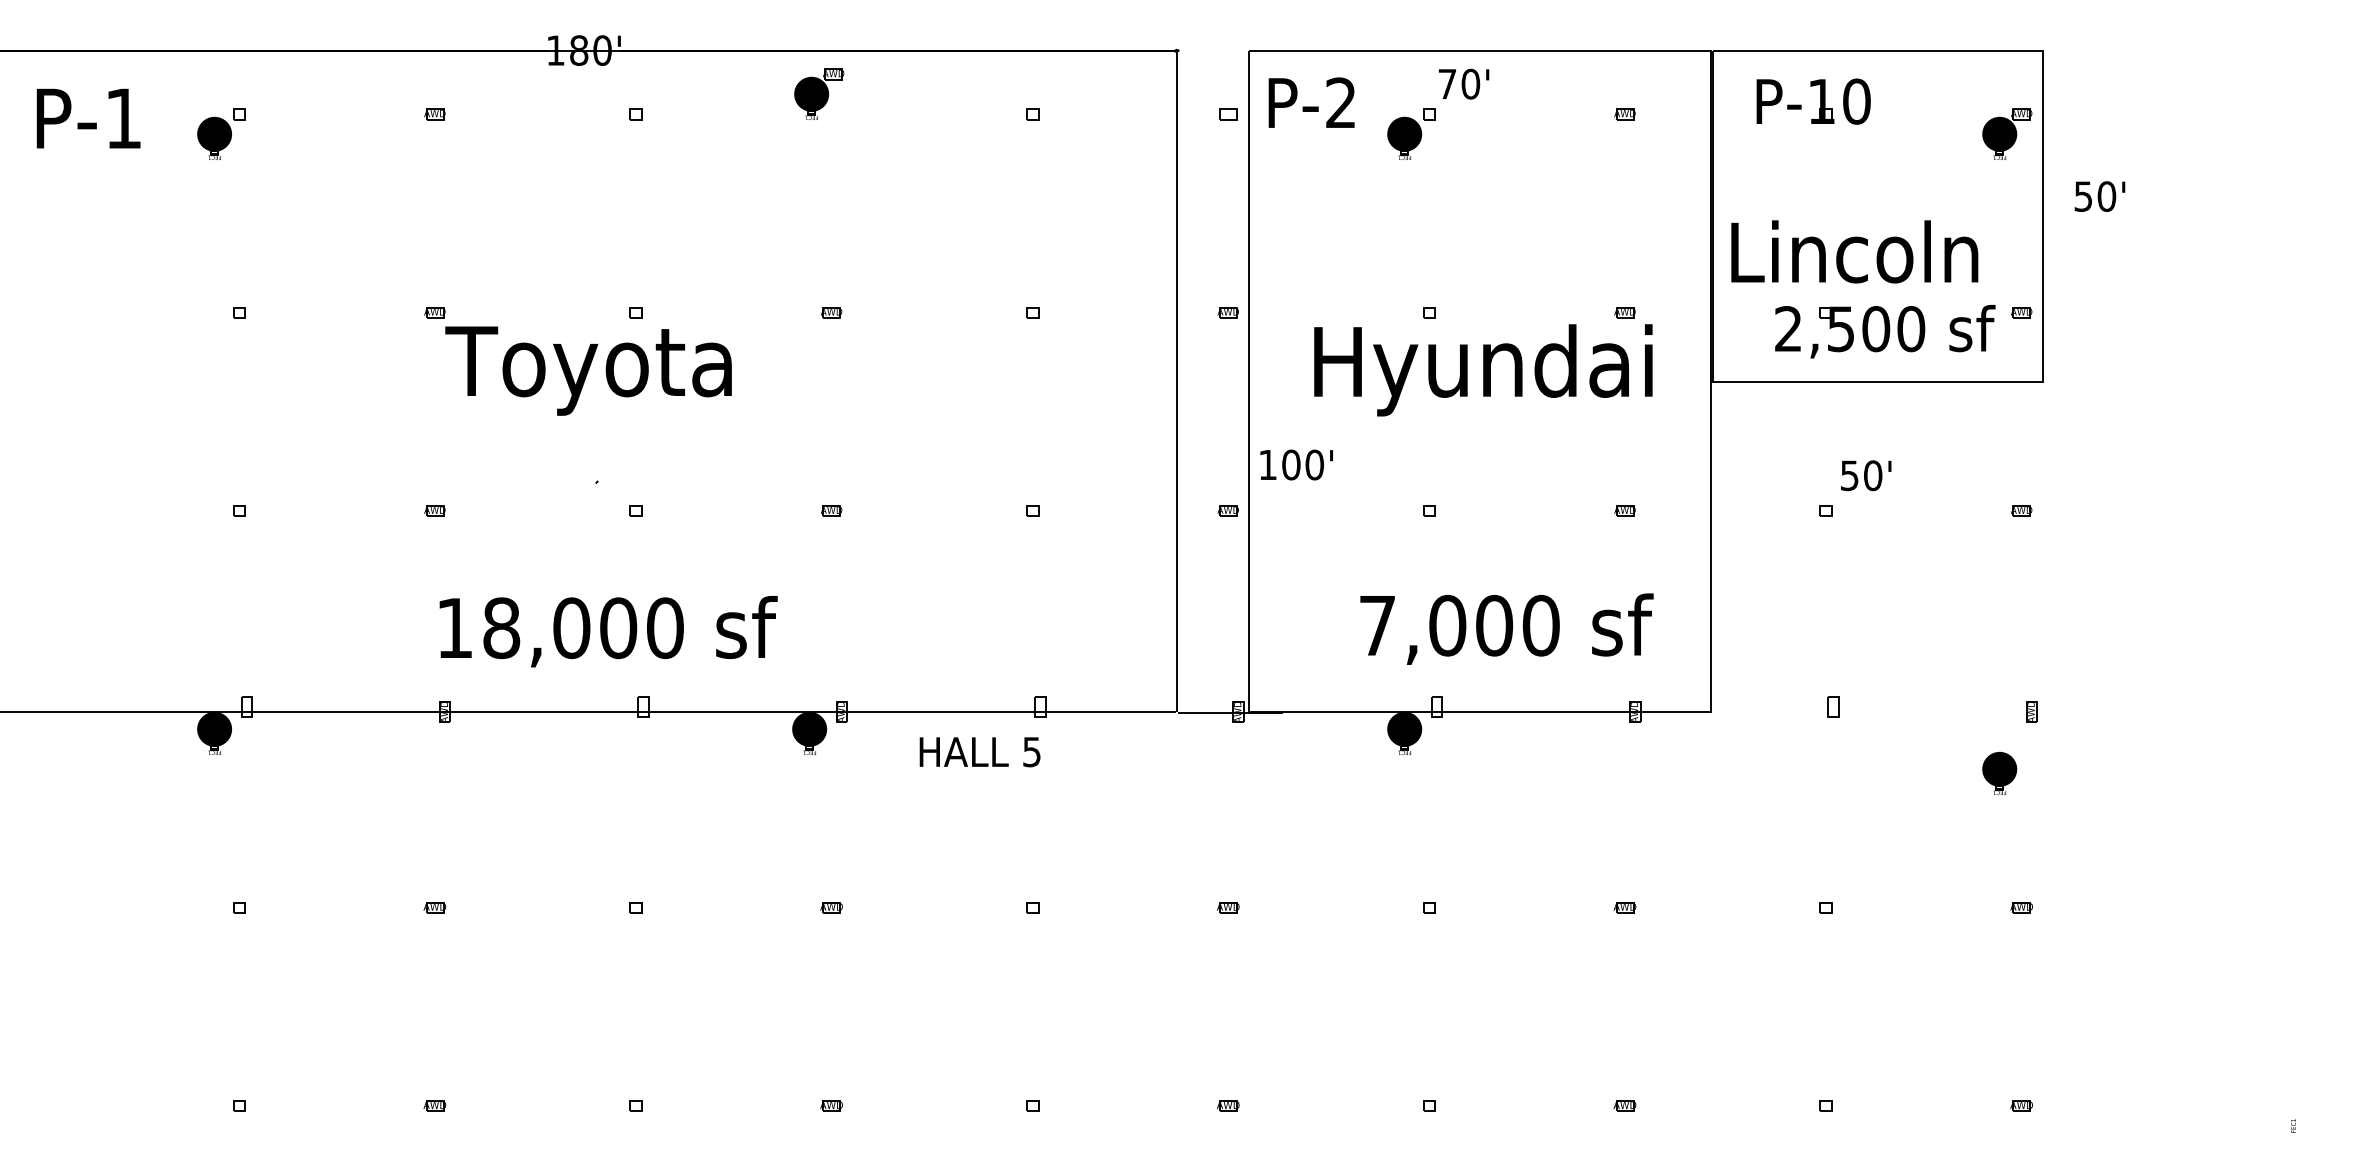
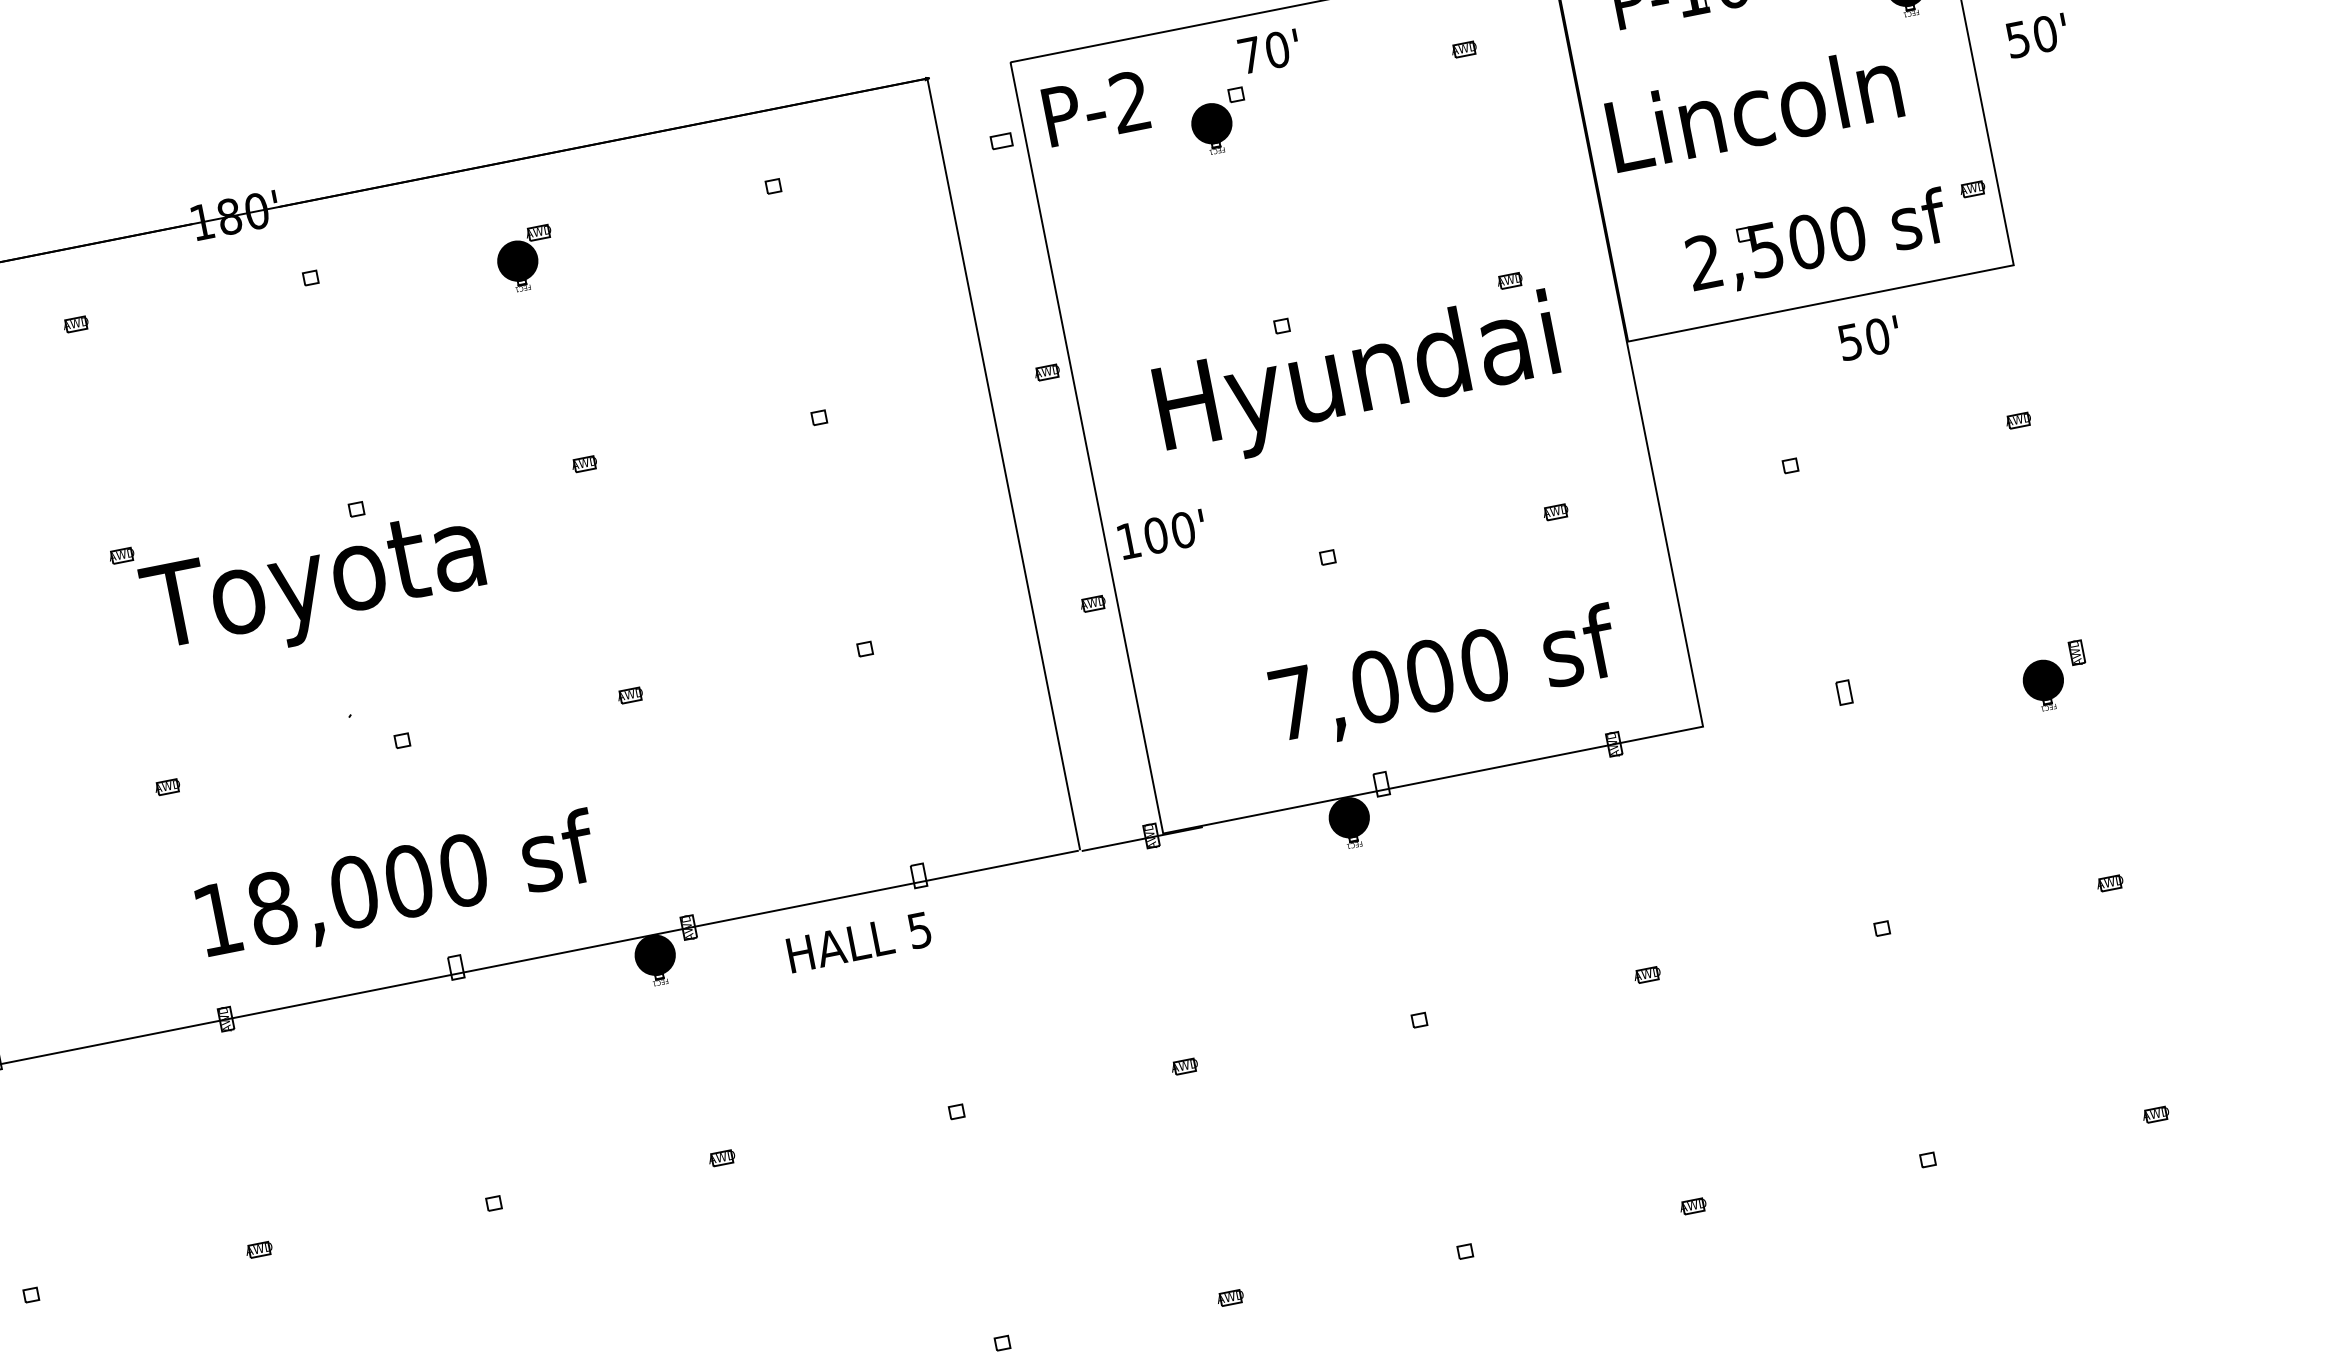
part: (819, 93) -> (526, 258), moved
text: (1854, 251) -> (1754, 108), moved
text: (1866, 475) -> (1869, 337), moved
part: (1999, 773) -> (2044, 685), moved

